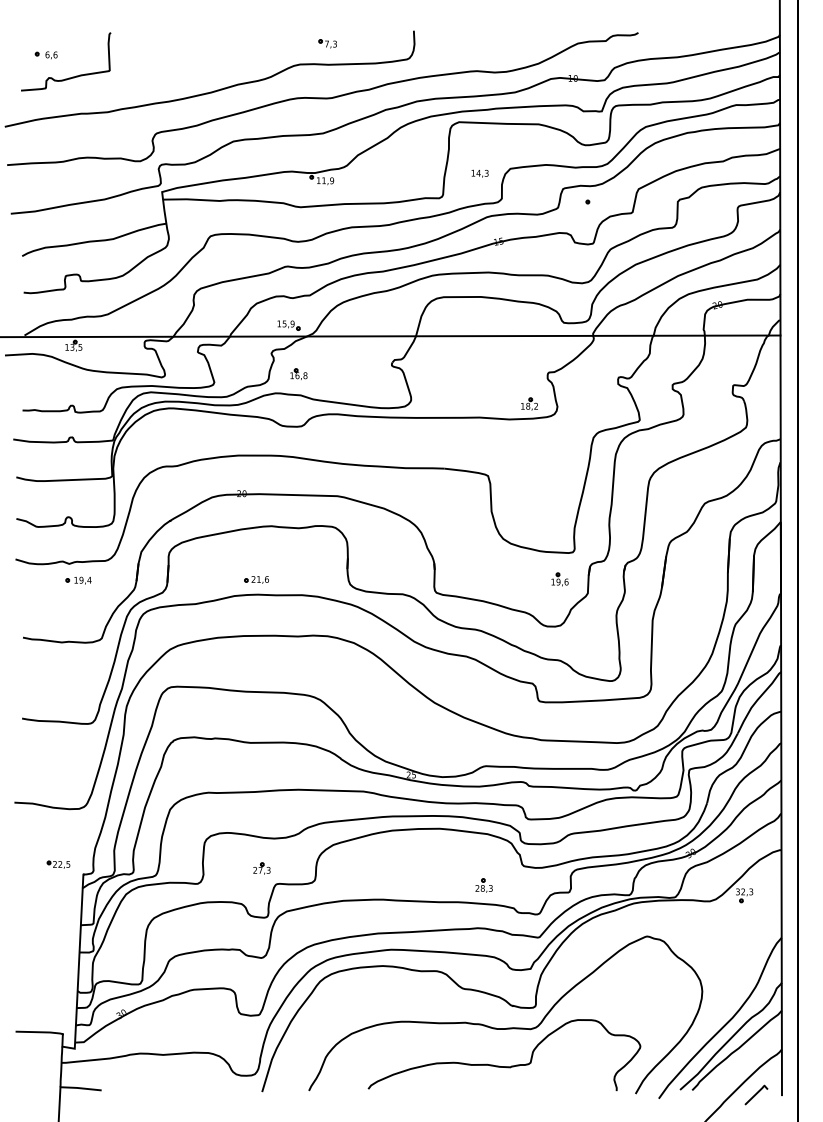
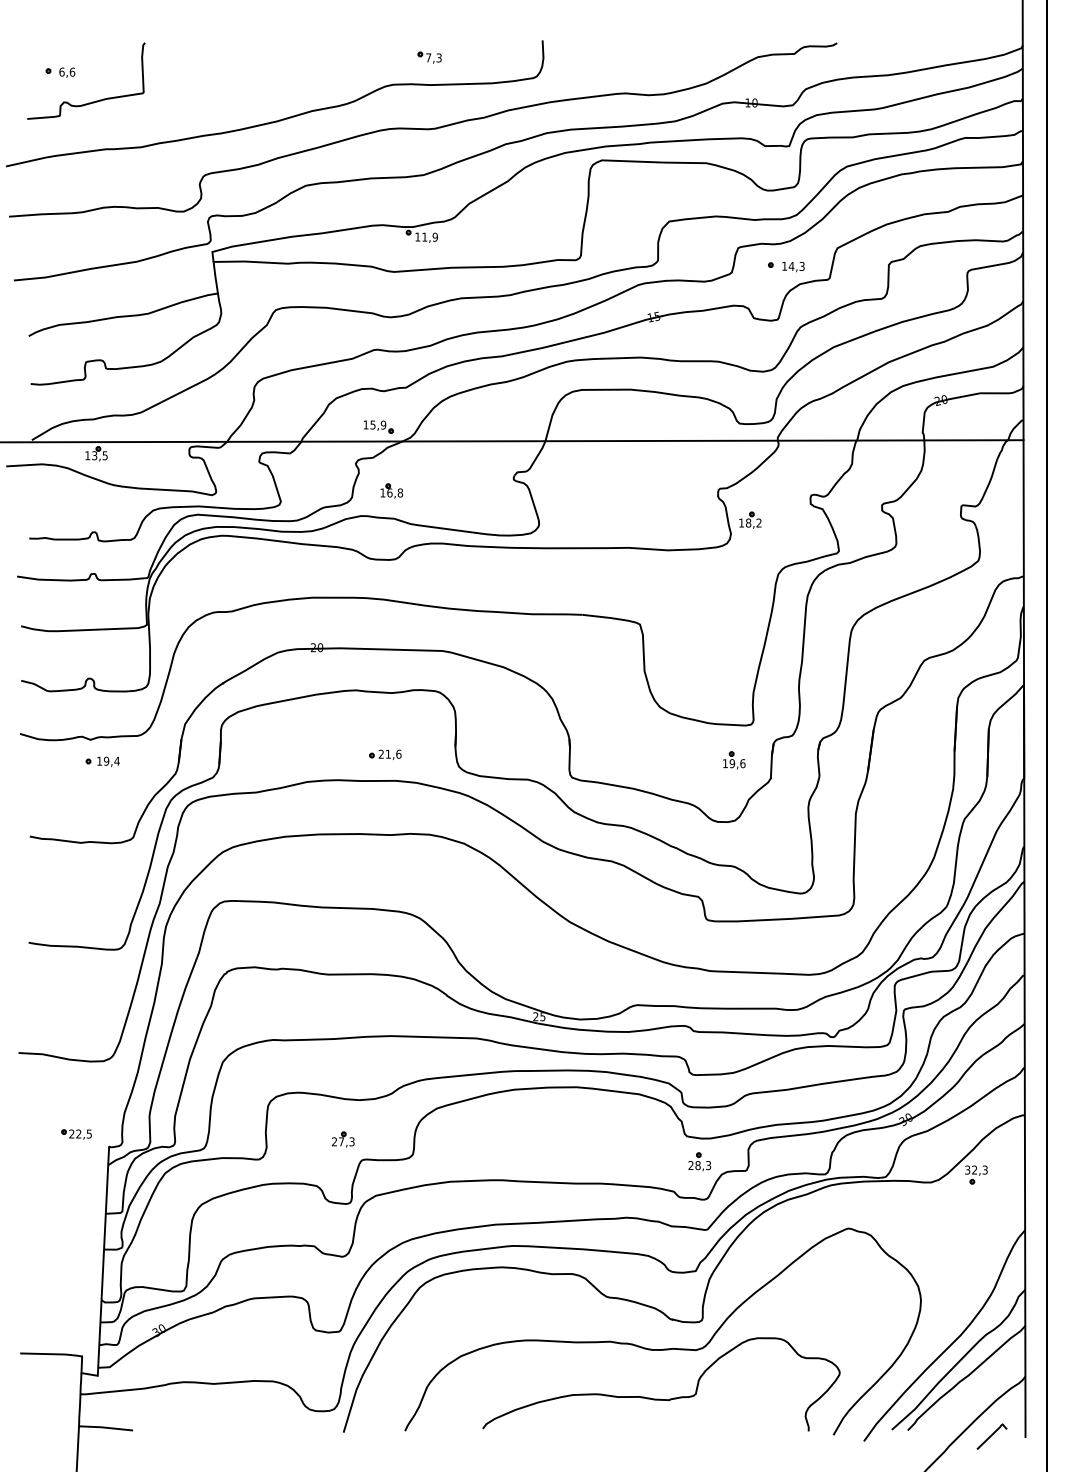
text: (480, 173) -> (793, 266), moved
part: (529, 403) -> (750, 519), moved
part: (256, 579) -> (385, 754), moved
part: (483, 885) -> (699, 1161), moved

